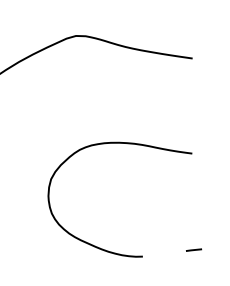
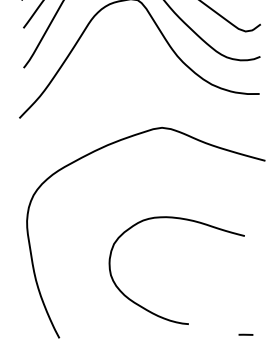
curve: (105, 249) -> (155, 313), moved

